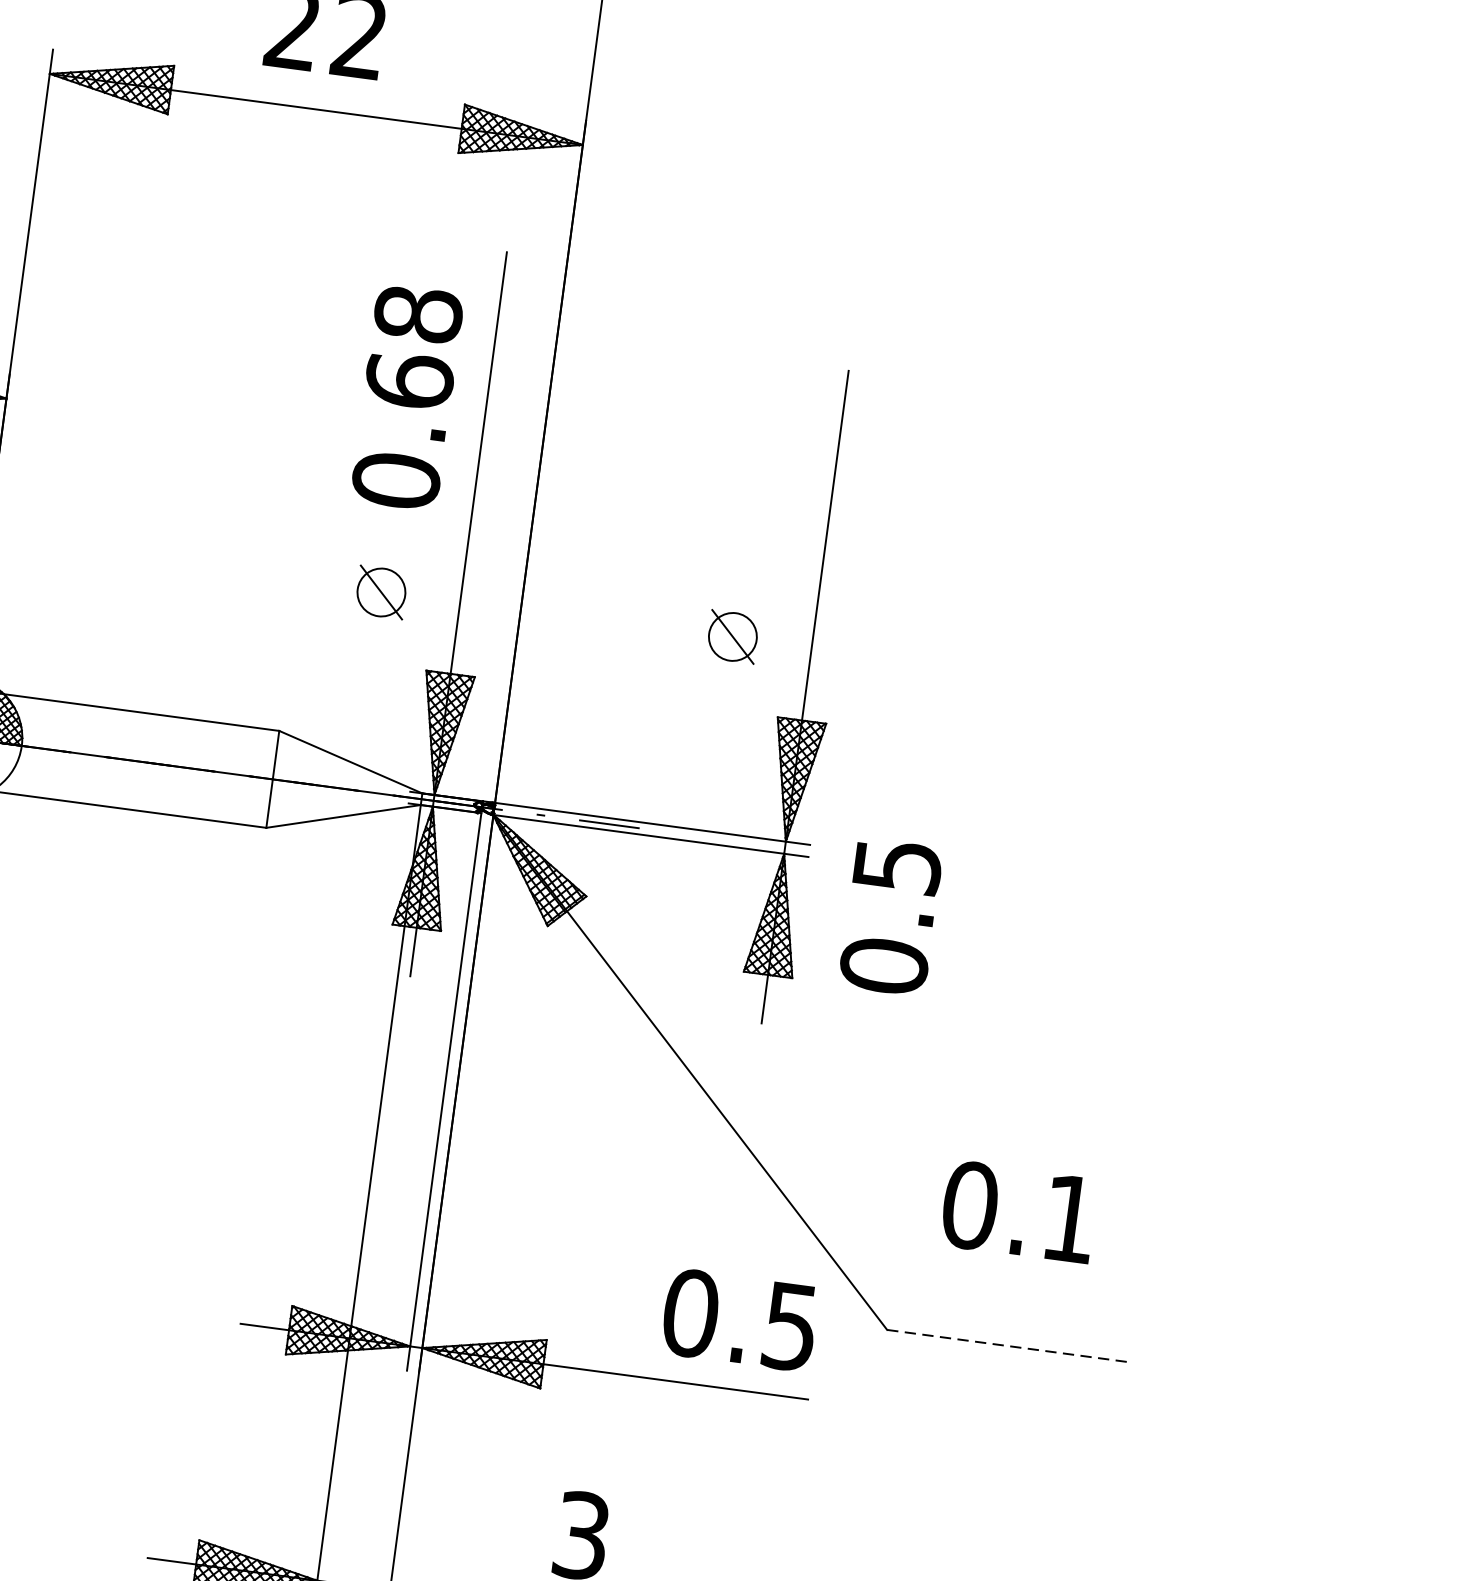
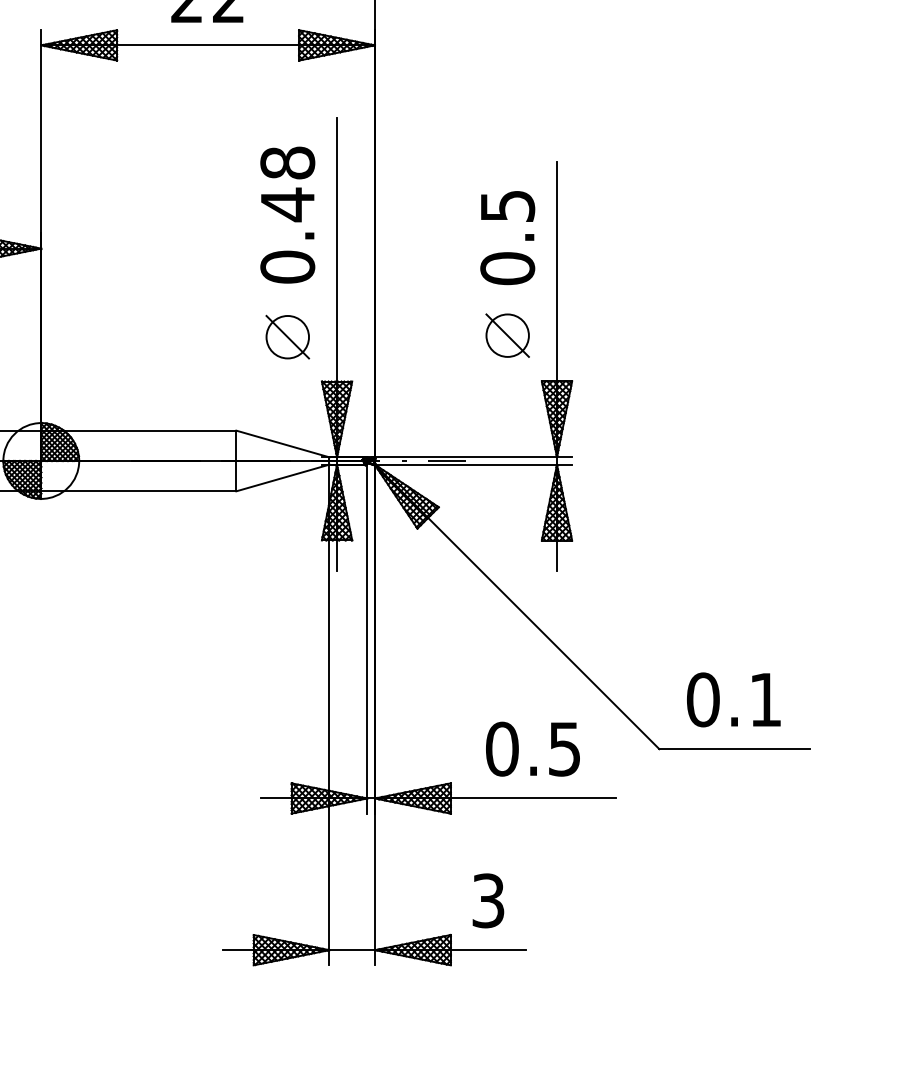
text: (409, 380) -> (287, 204), 0.68 -> 0.48
part: (381, 591) -> (287, 336), size x1.43
part: (732, 636) -> (507, 335), size x1.43
text: (890, 917) -> (507, 238), moved
text: (1018, 1211) -> (733, 699), moved
text: (739, 1318) -> (532, 748), moved
line: (1008, 1346) -> (735, 749), dashed -> solid

